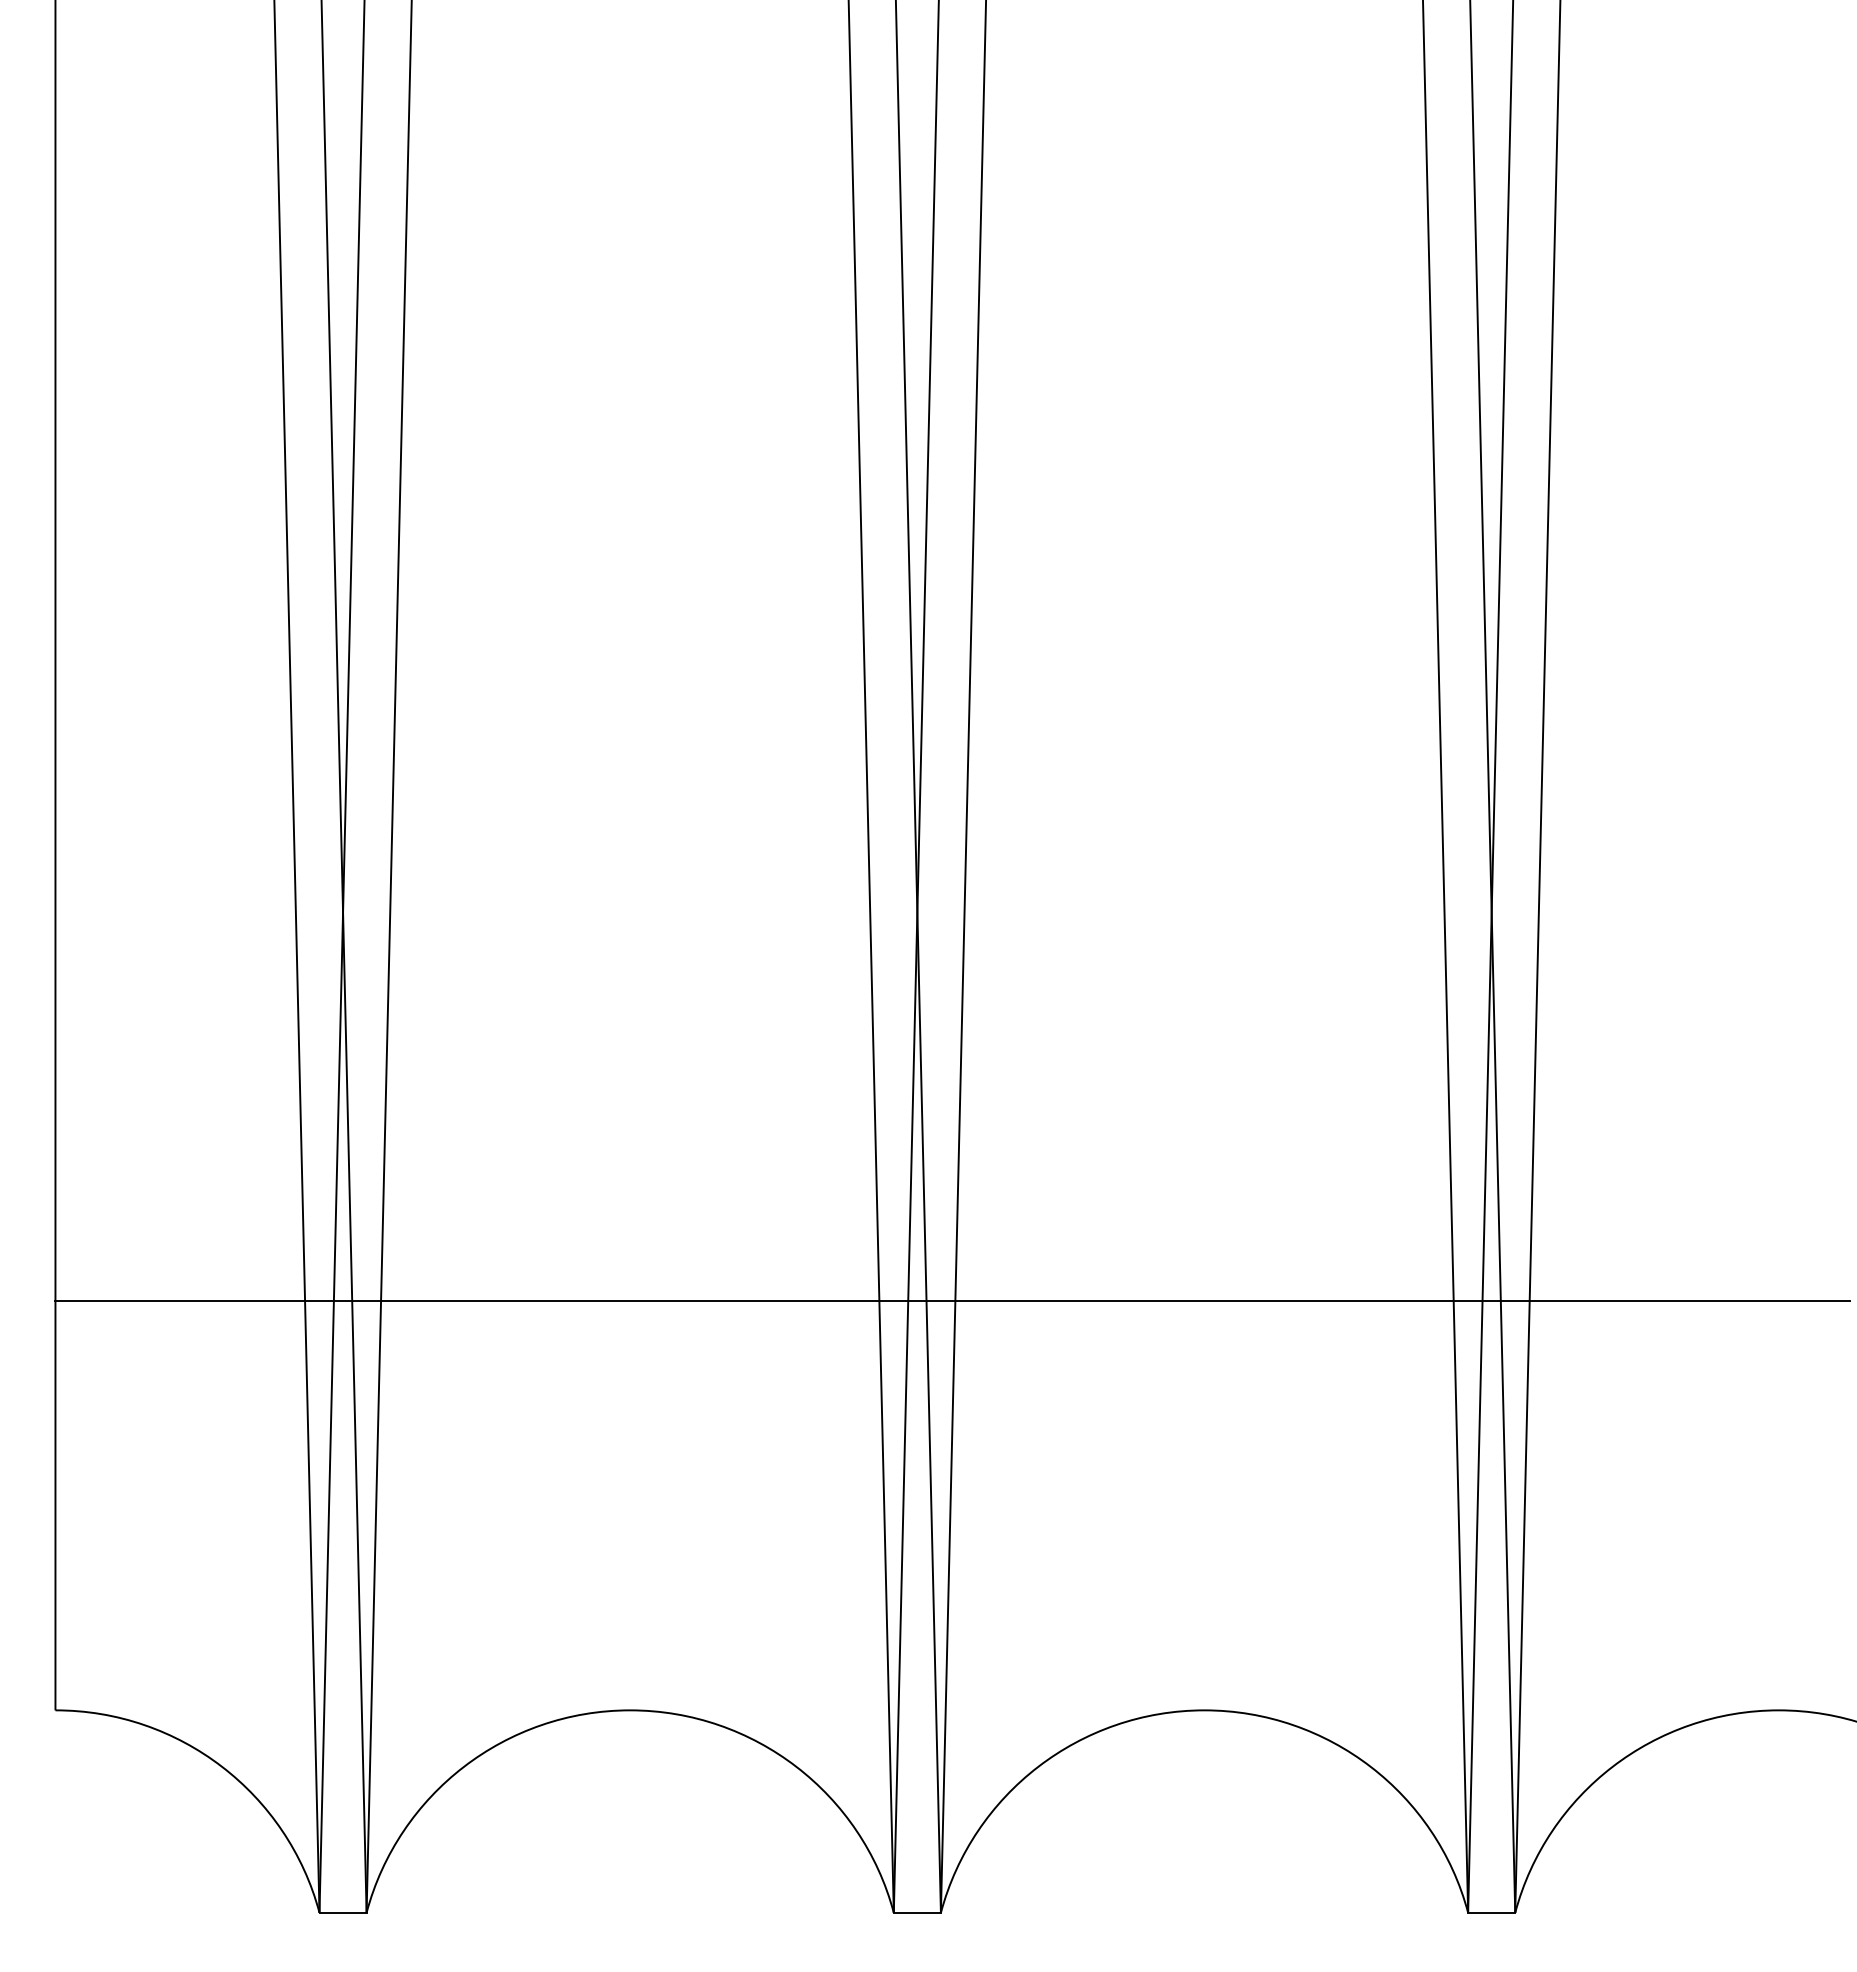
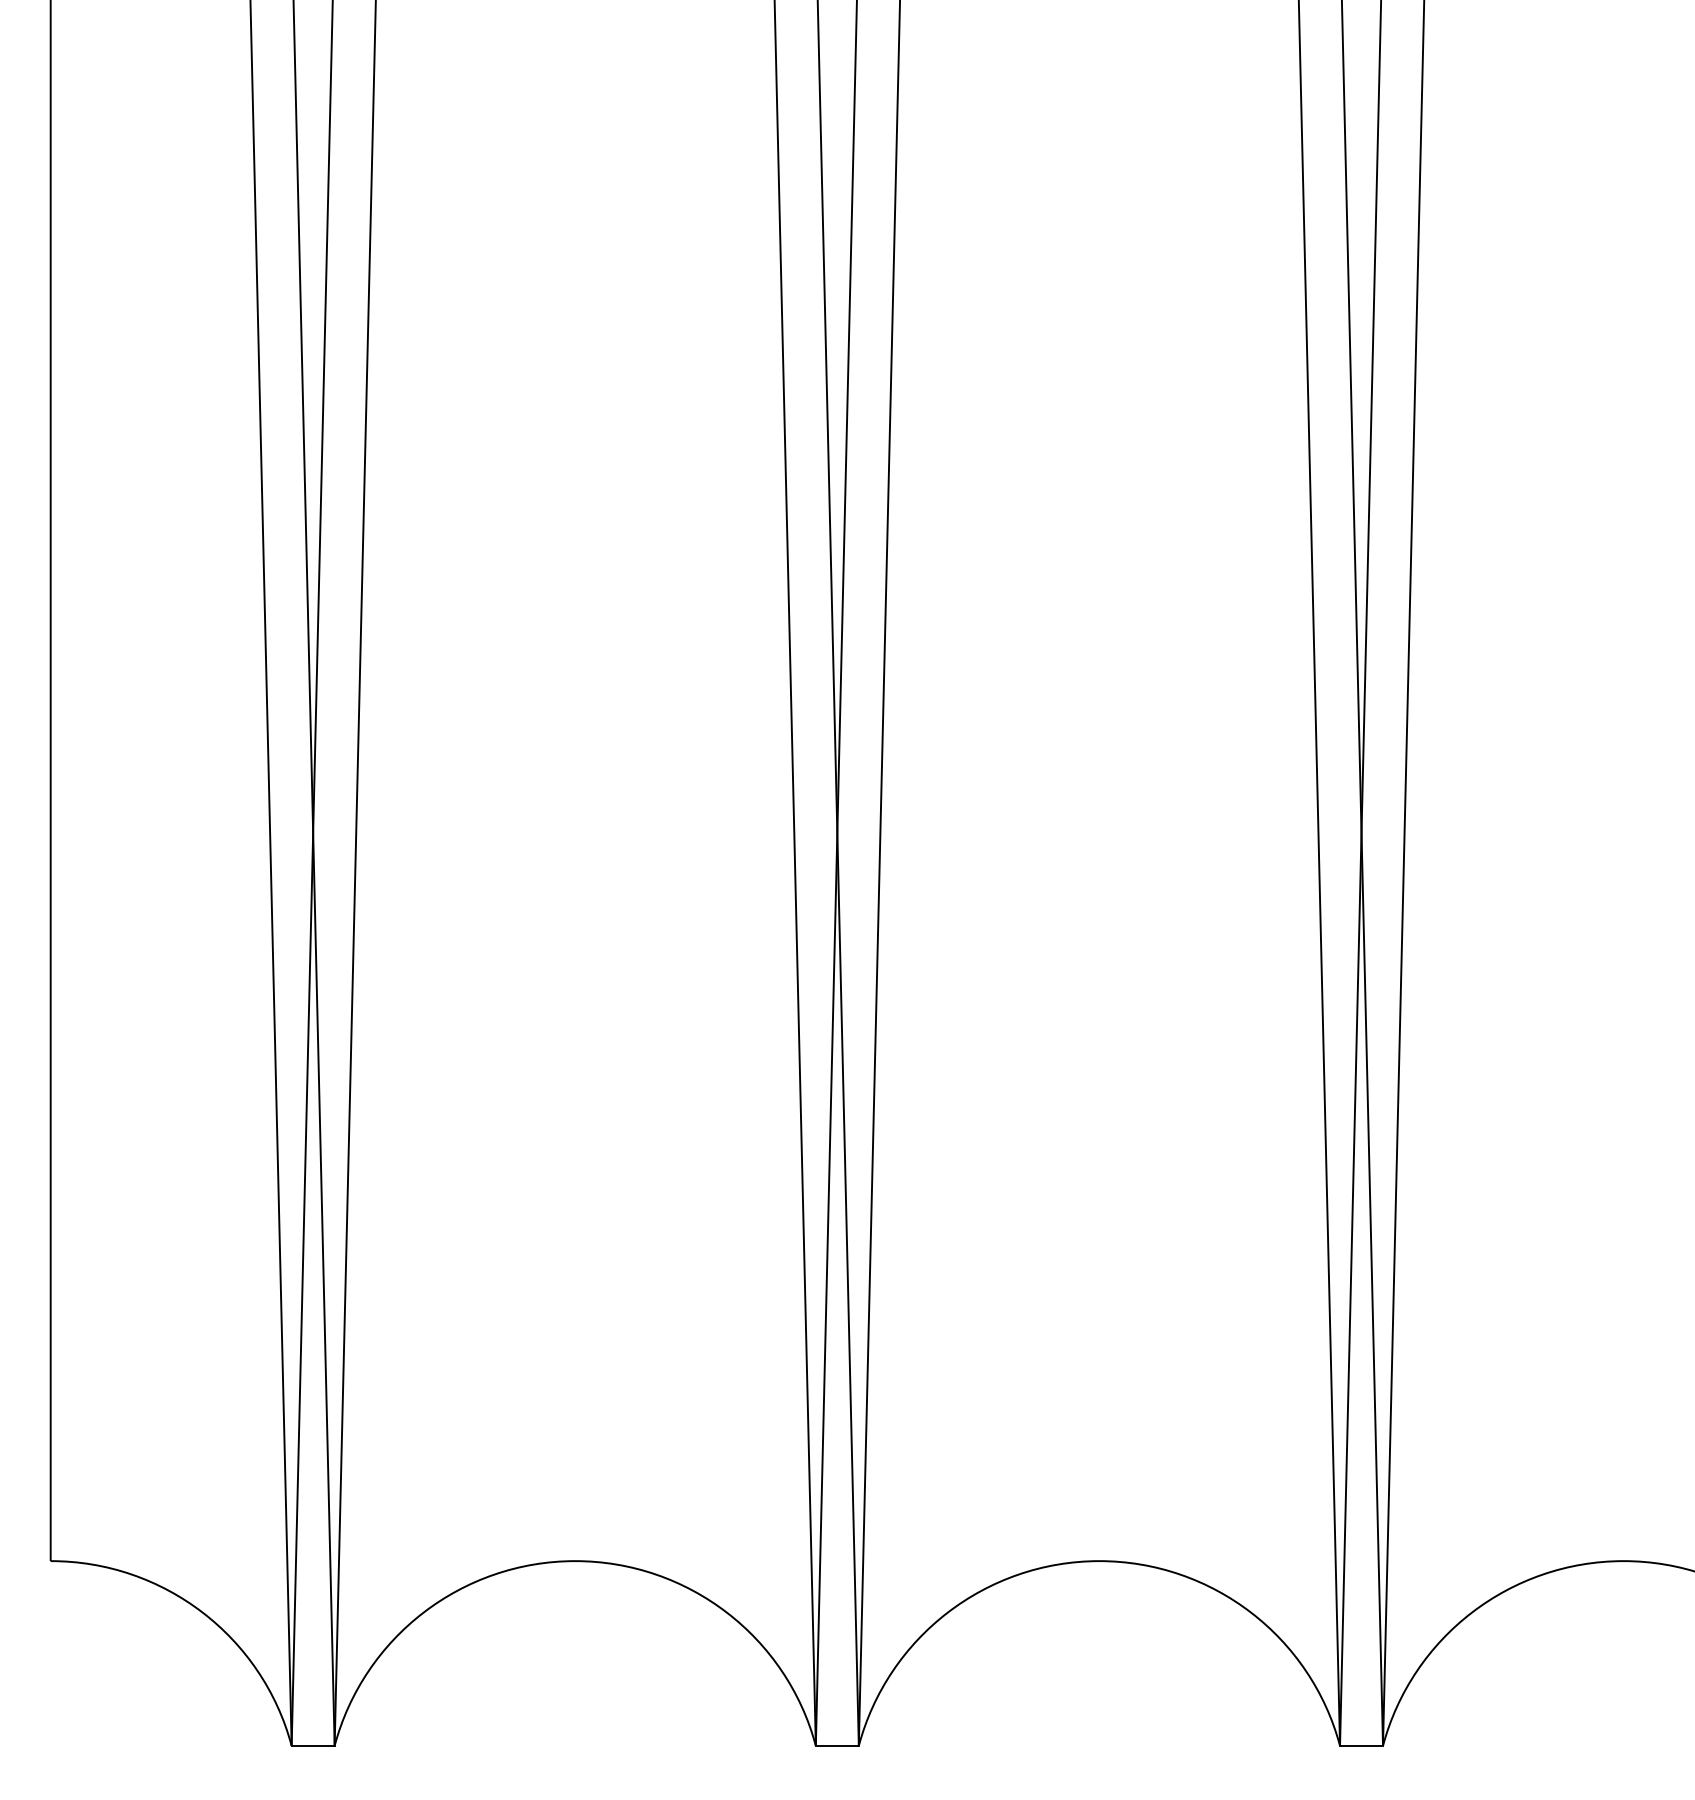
line: (952, 1300) -> (869, 1187), removed

